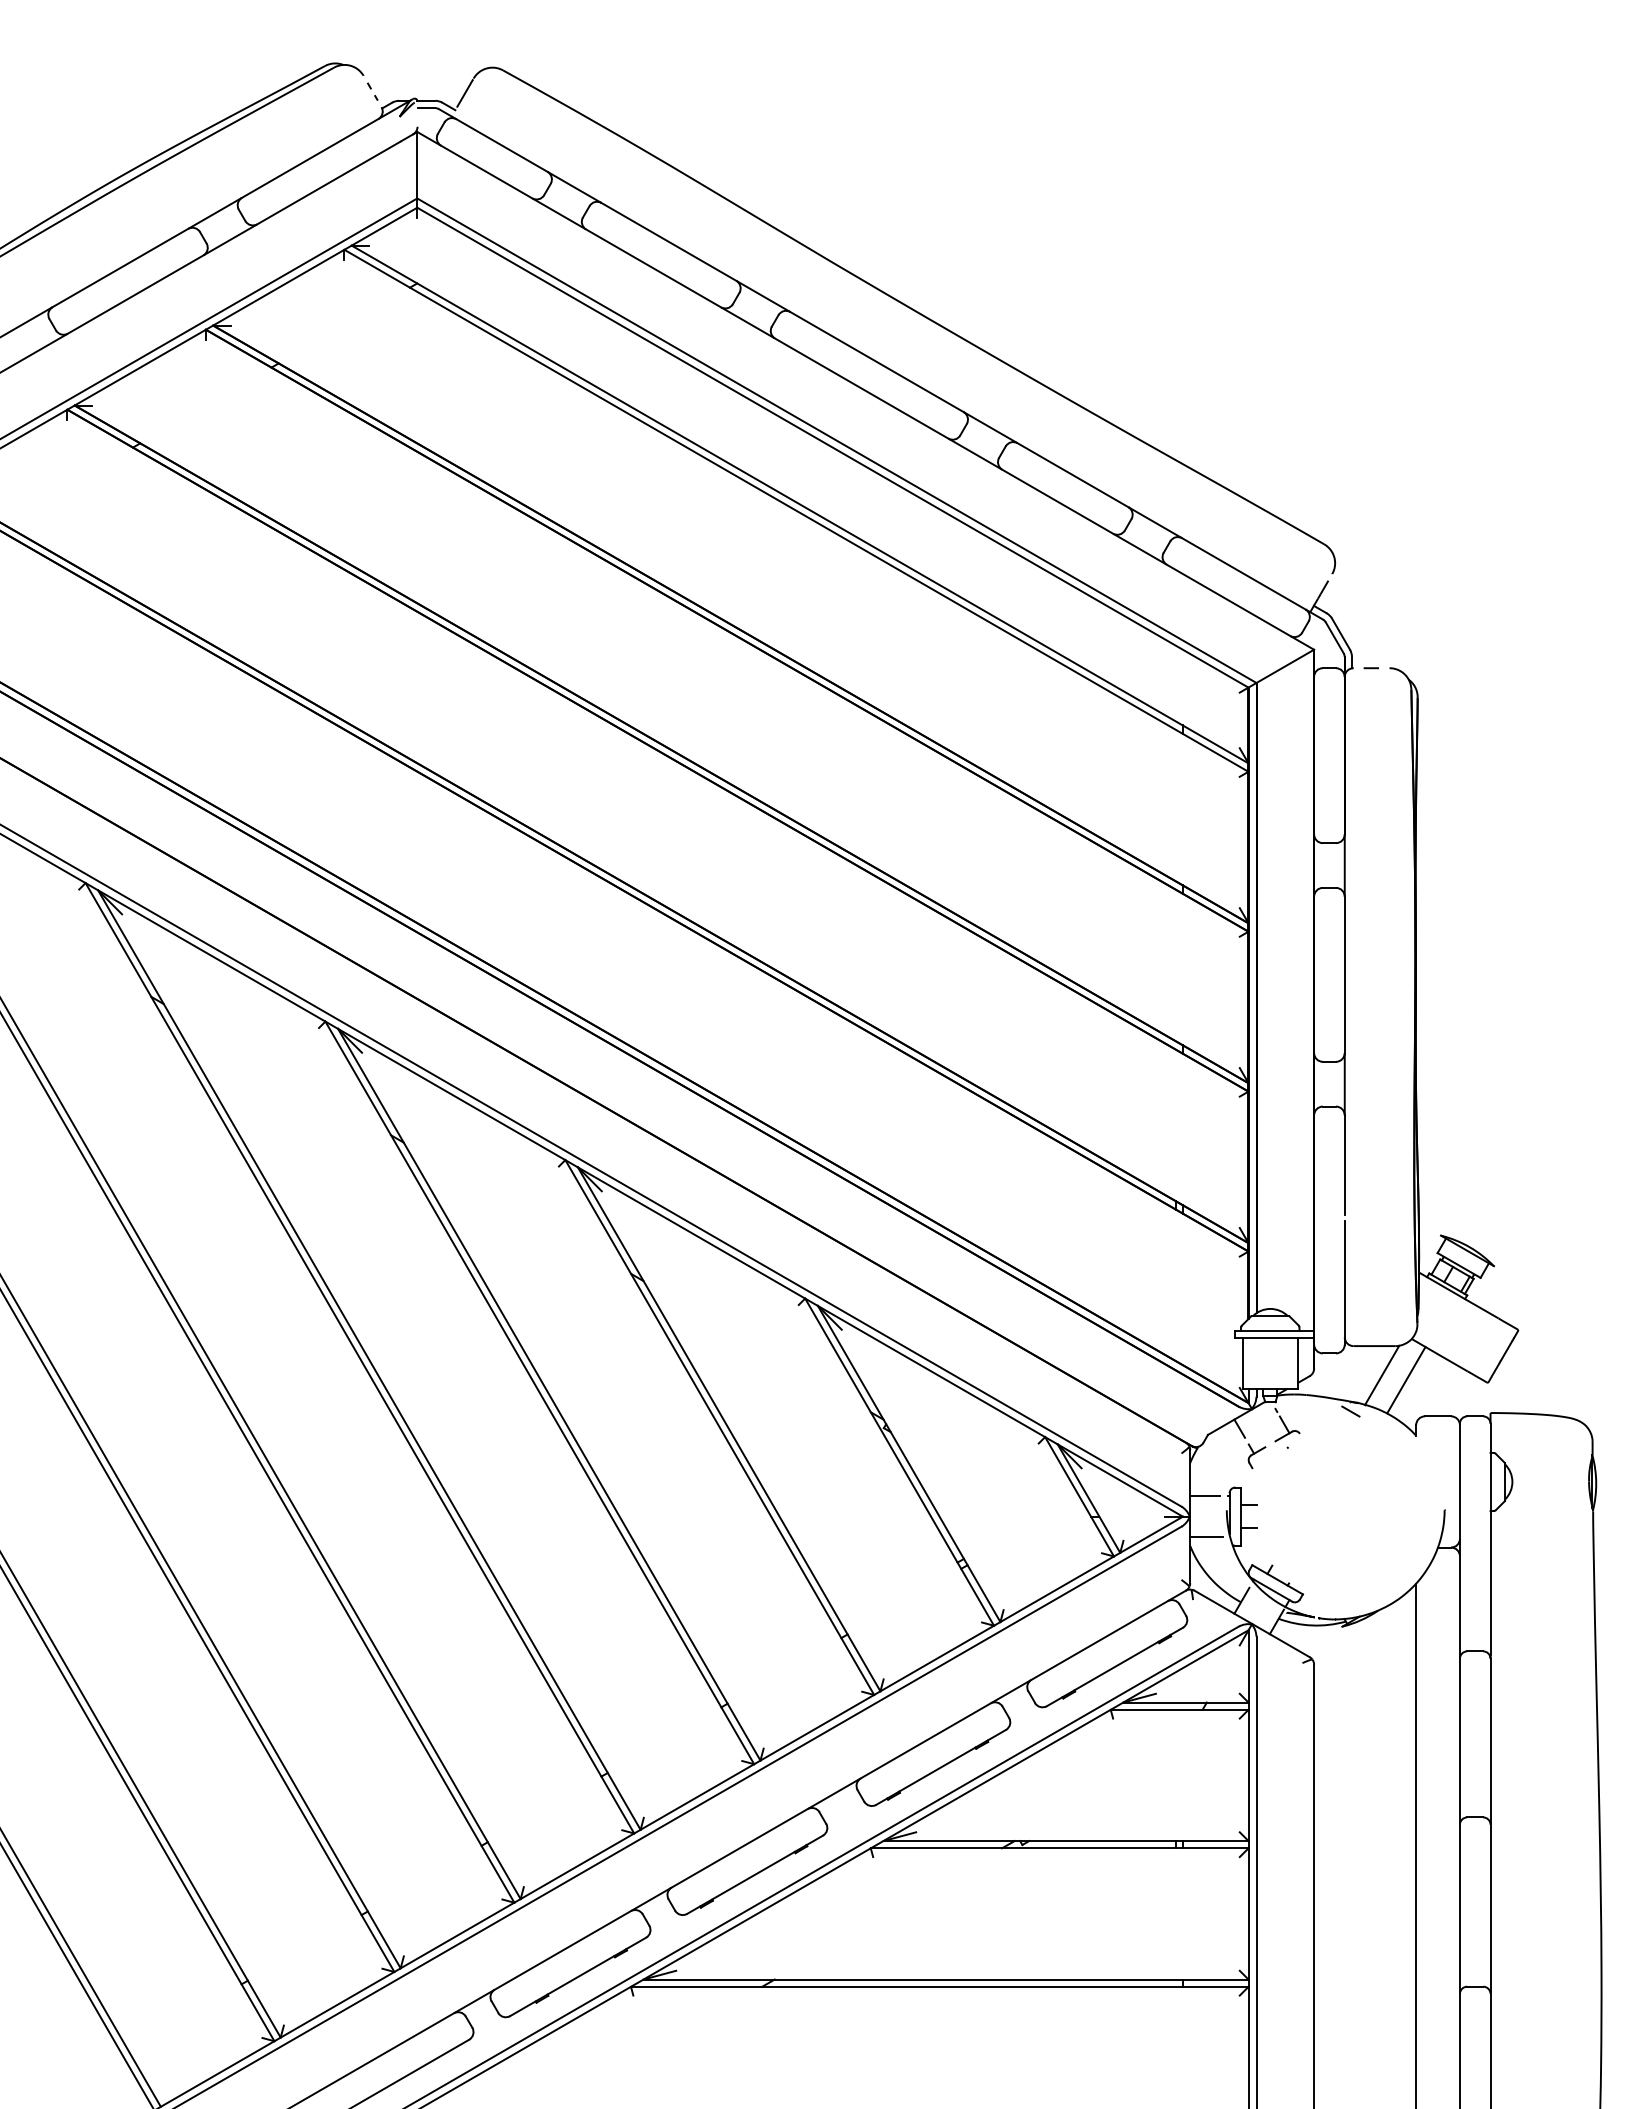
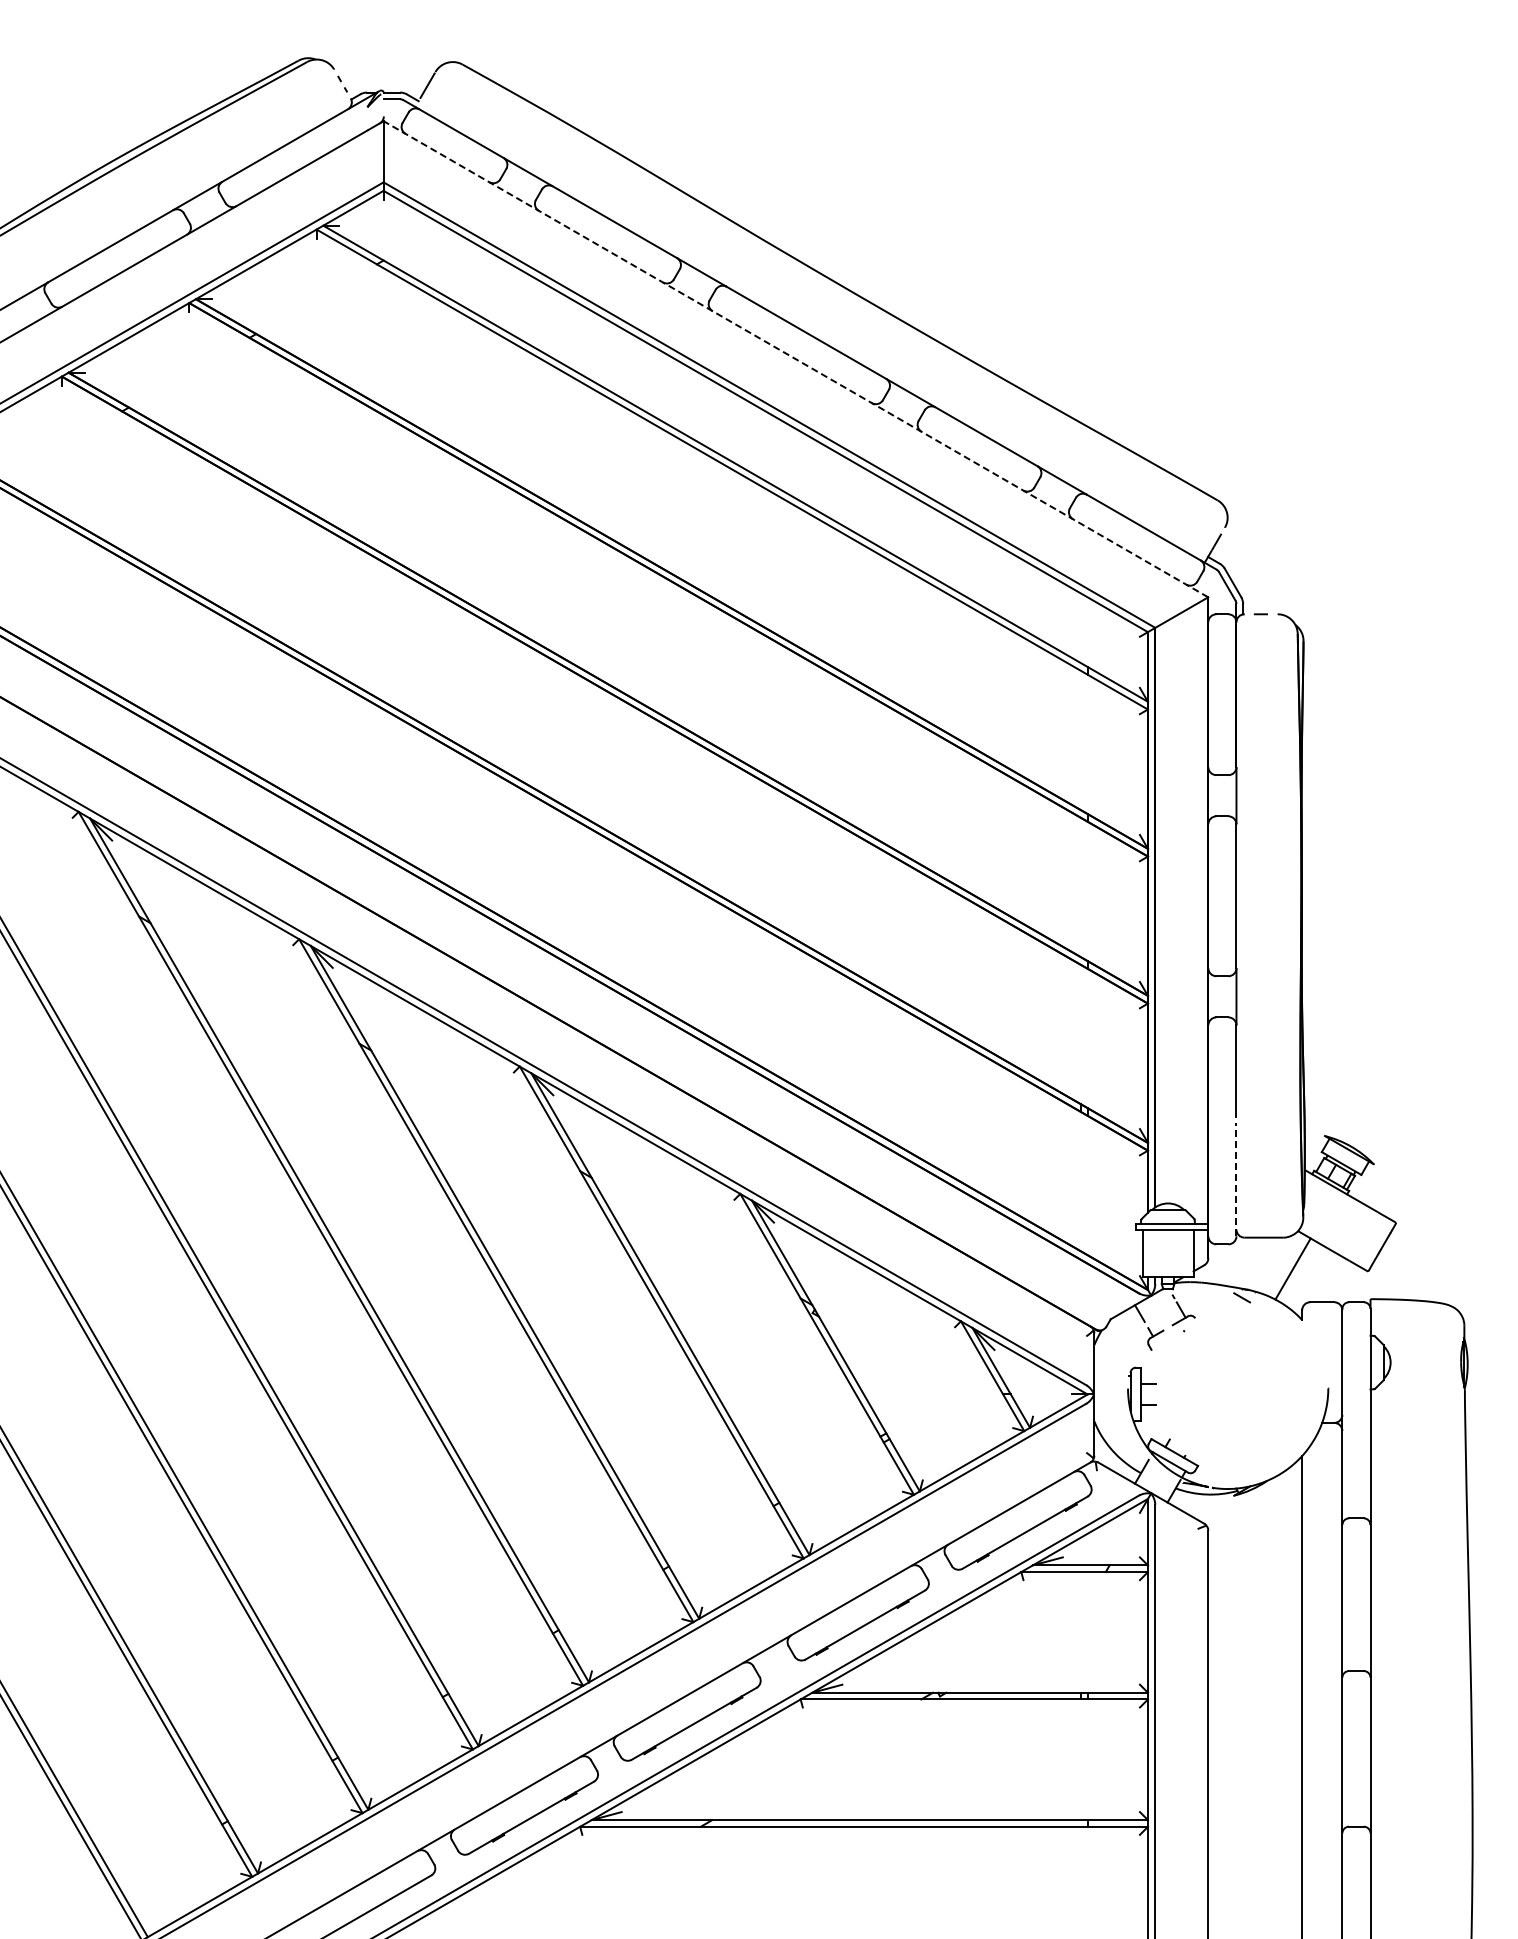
line: (865, 391) -> (795, 359), solid -> dashed
line: (1344, 1282) -> (1236, 1179), solid -> dashed
line: (1381, 1375) -> (1270, 1264), removed
line: (1204, 1496) -> (1107, 1375), removed
line: (1206, 1537) -> (1109, 1413), removed

